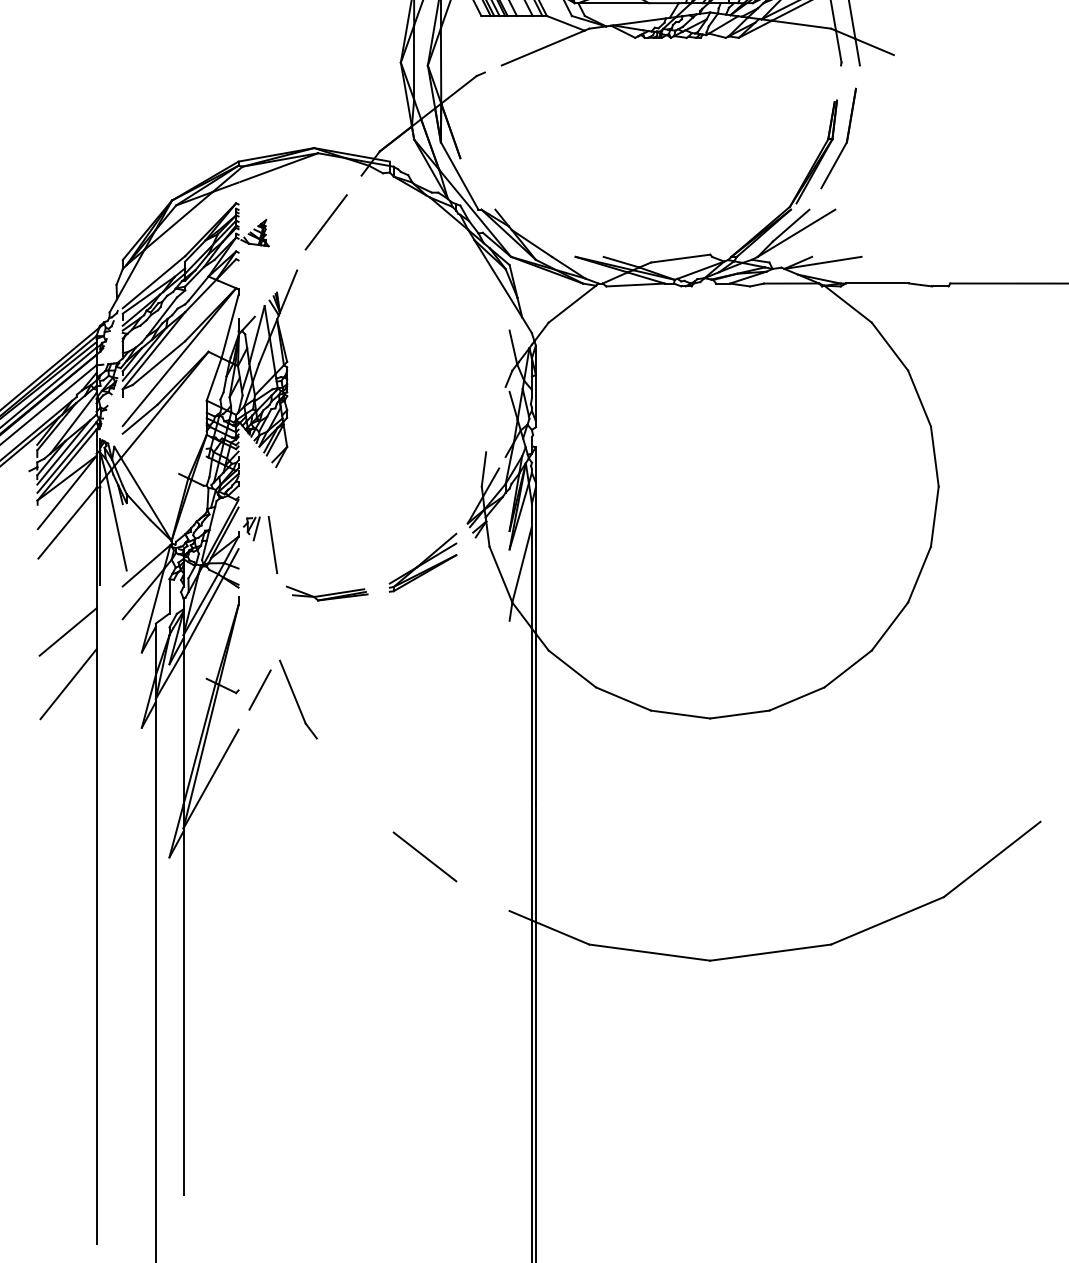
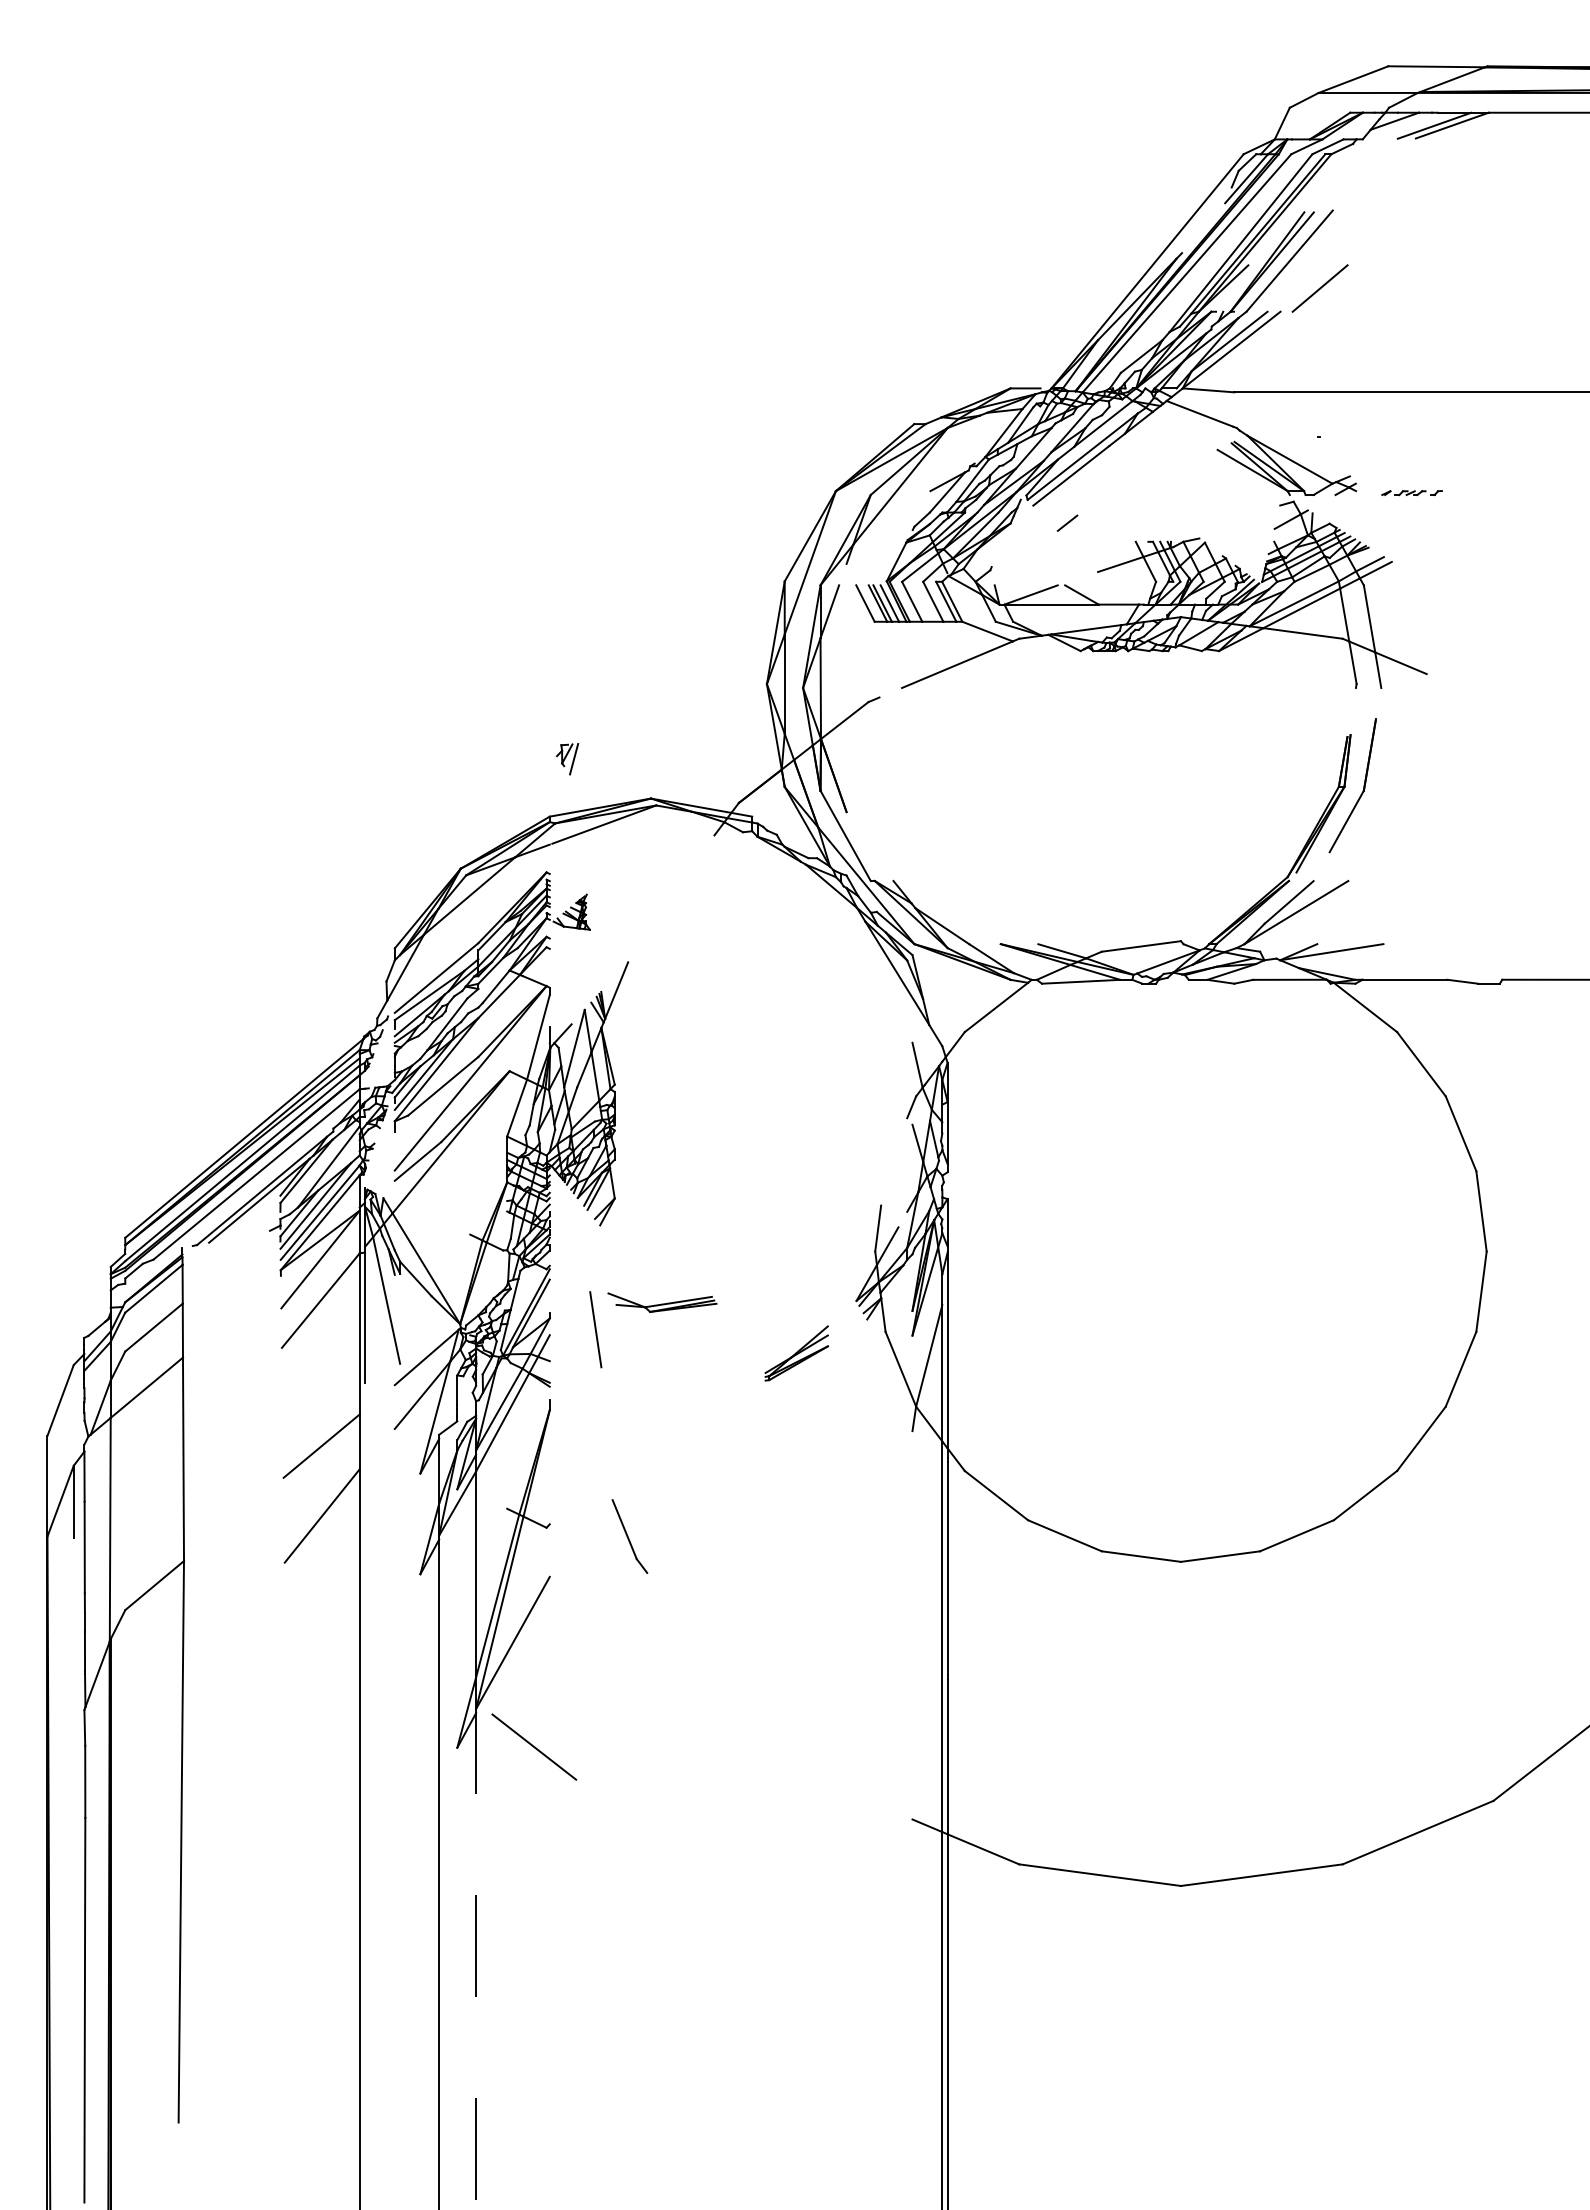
line: (325, 222) -> (666, 897), removed
part: (251, 529) -> (567, 759), moved
part: (422, 562) -> (796, 1353), size x0.7
part: (327, 593) -> (662, 1302), moved
line: (260, 689) -> (578, 1523), removed
part: (298, 699) -> (629, 1536), size x0.7
line: (425, 856) -> (534, 1746), moved
line: (183, 1012) -> (476, 1955), solid -> dashed

